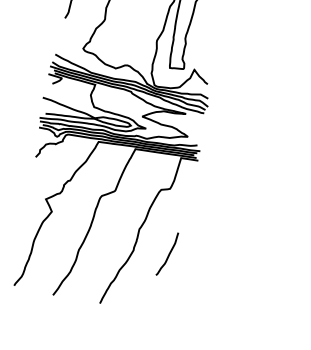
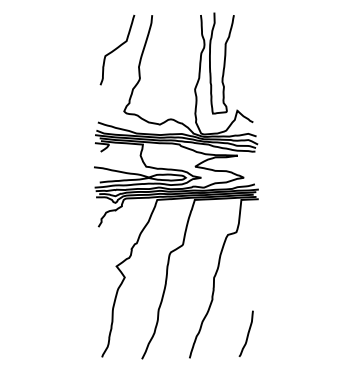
curve: (168, 254) -> (247, 333), moved

